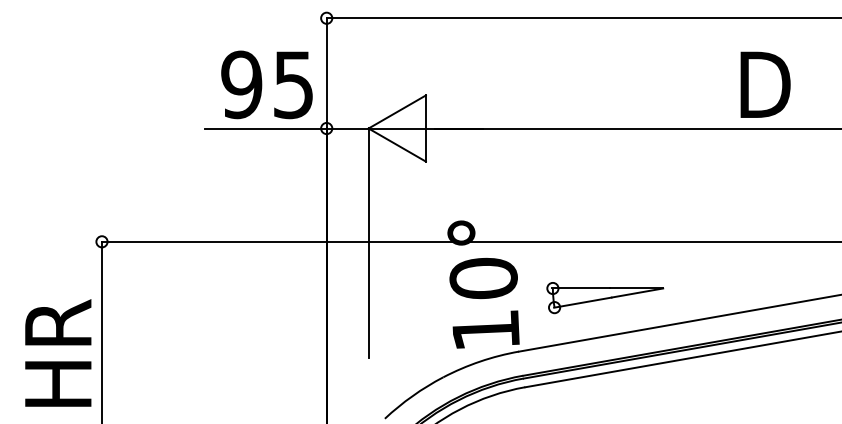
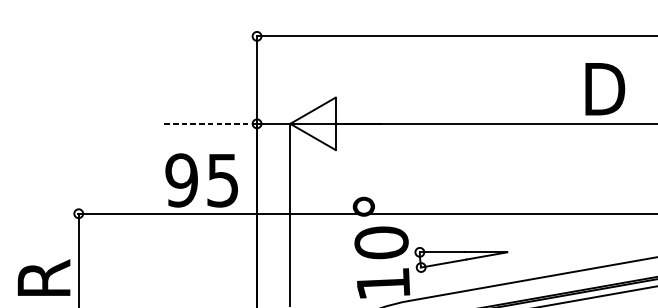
text: (266, 84) -> (201, 180), moved
line: (266, 128) -> (209, 123), solid -> dashed
part: (605, 298) -> (461, 260), moved

